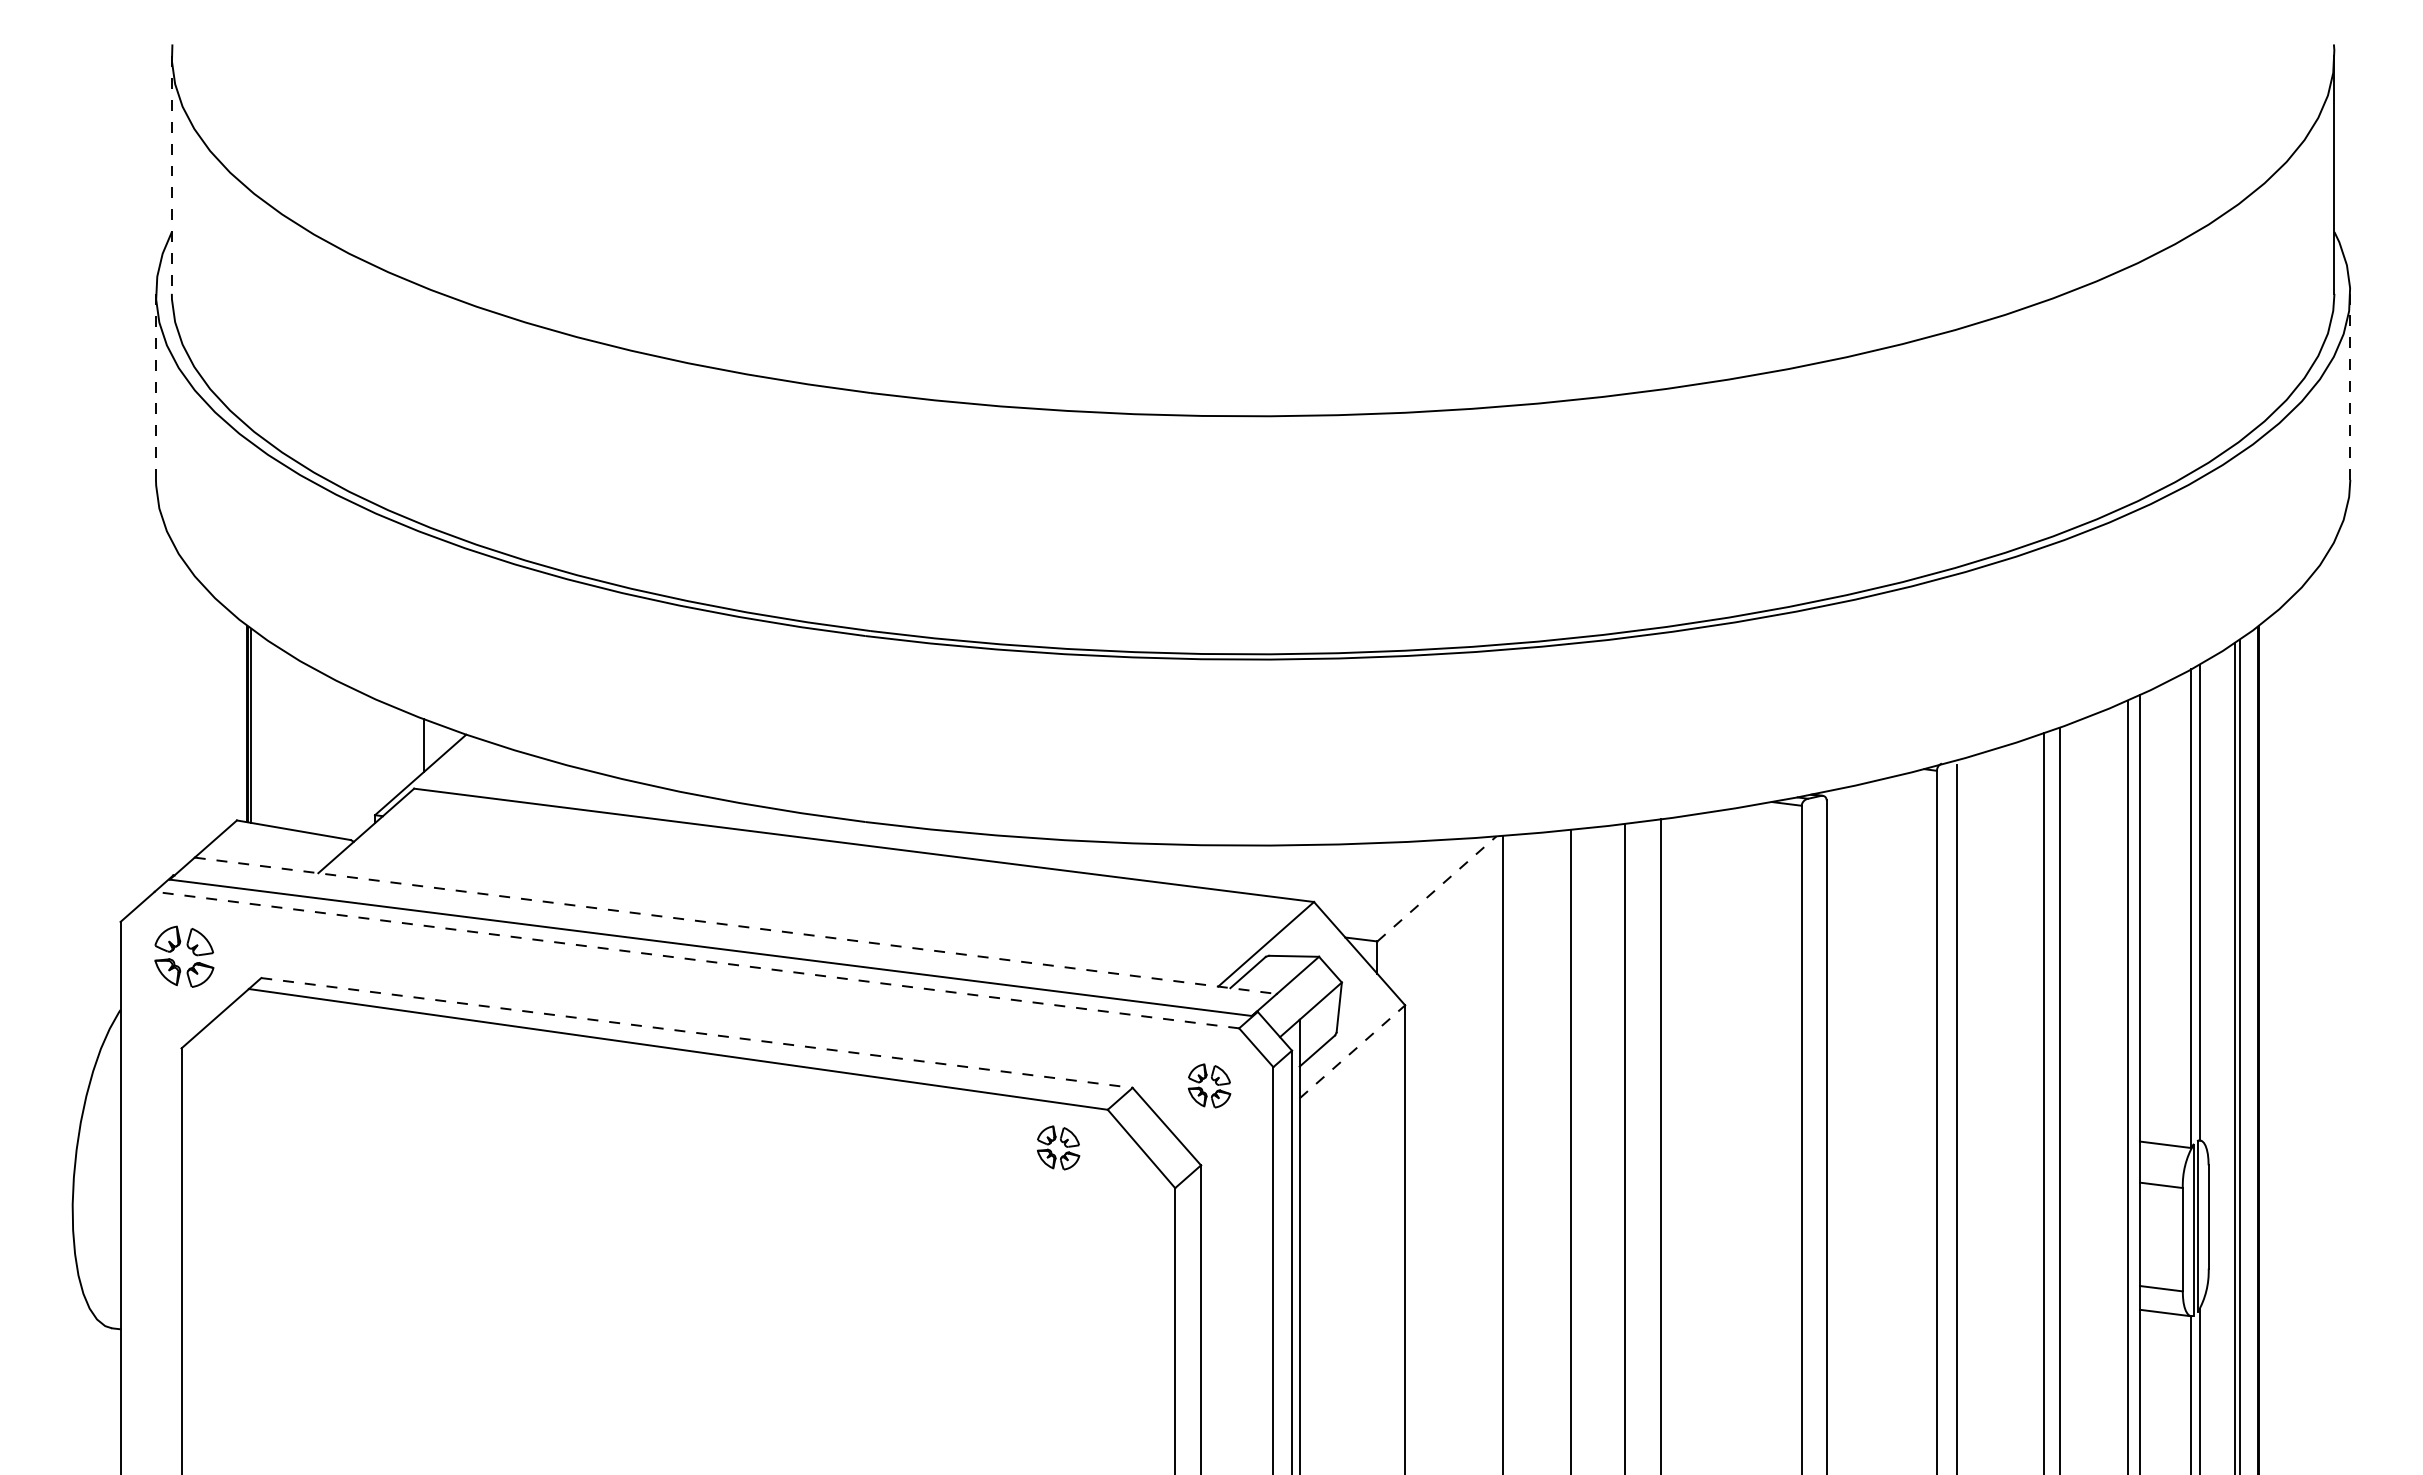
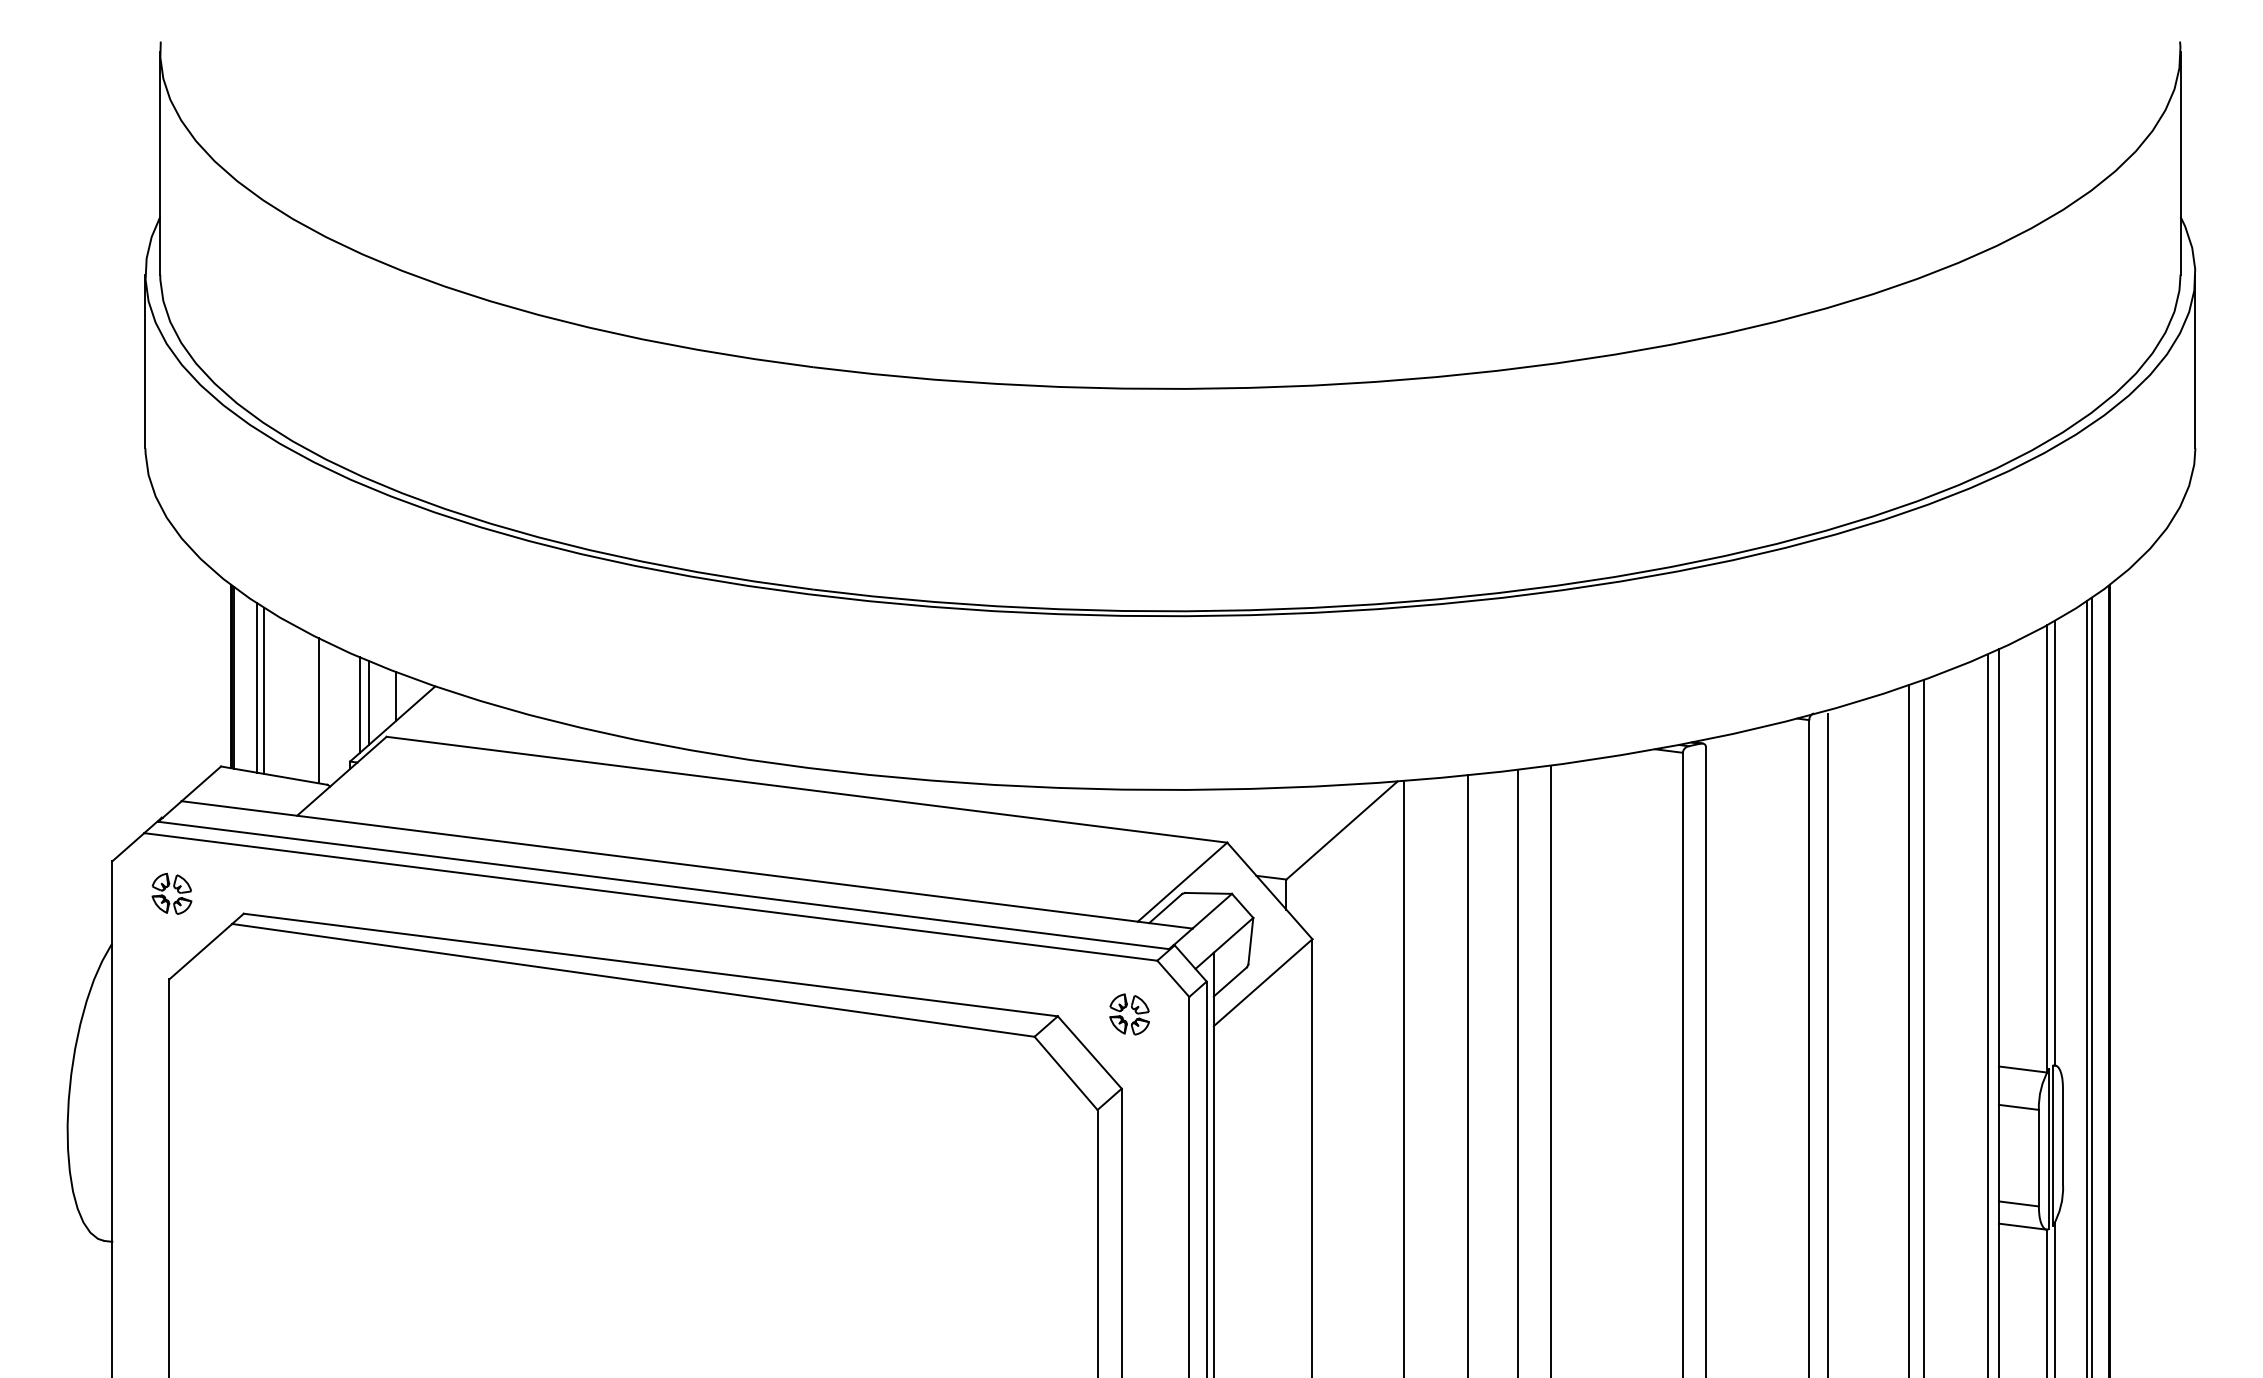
line: (171, 174) -> (159, 163), dashed -> solid
line: (155, 386) -> (144, 361), dashed -> solid
line: (2350, 386) -> (2195, 361), dashed -> solid
line: (275, 736) -> (257, 688), added
line: (282, 739) -> (263, 690), added
line: (394, 752) -> (368, 703), added
line: (385, 754) -> (359, 704), added
line: (341, 760) -> (318, 710), added
line: (1437, 888) -> (1342, 830), dashed -> solid
line: (736, 925) -> (687, 864), dashed -> solid
part: (184, 956) -> (172, 893), size x0.71
line: (696, 960) -> (650, 897), dashed -> solid
line: (697, 1033) -> (651, 965), dashed -> solid
line: (1352, 1051) -> (1263, 982), dashed -> solid
part: (1058, 1147) -> (988, 1072), removed

